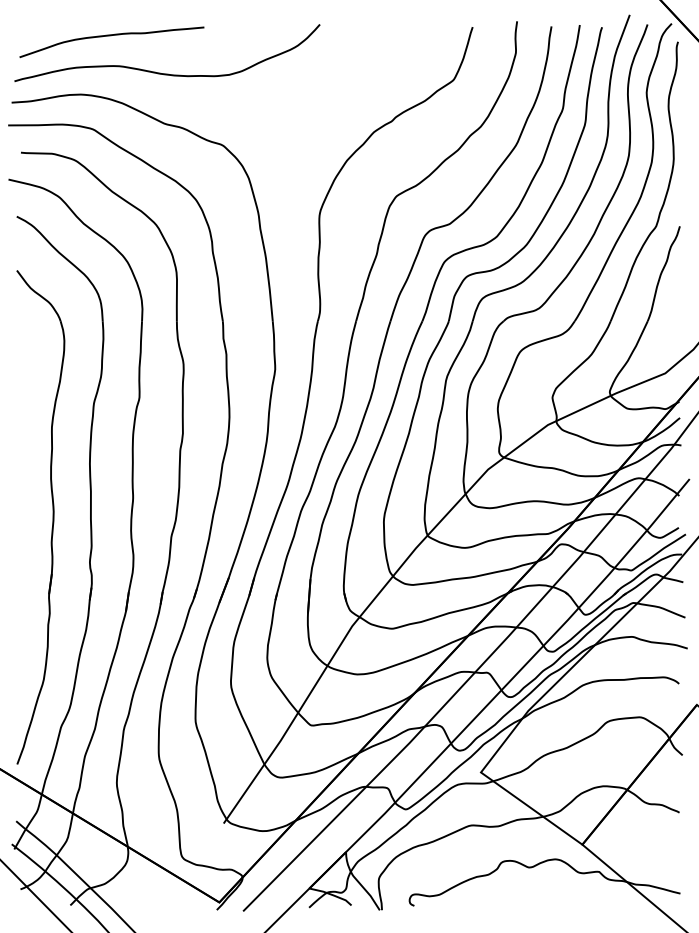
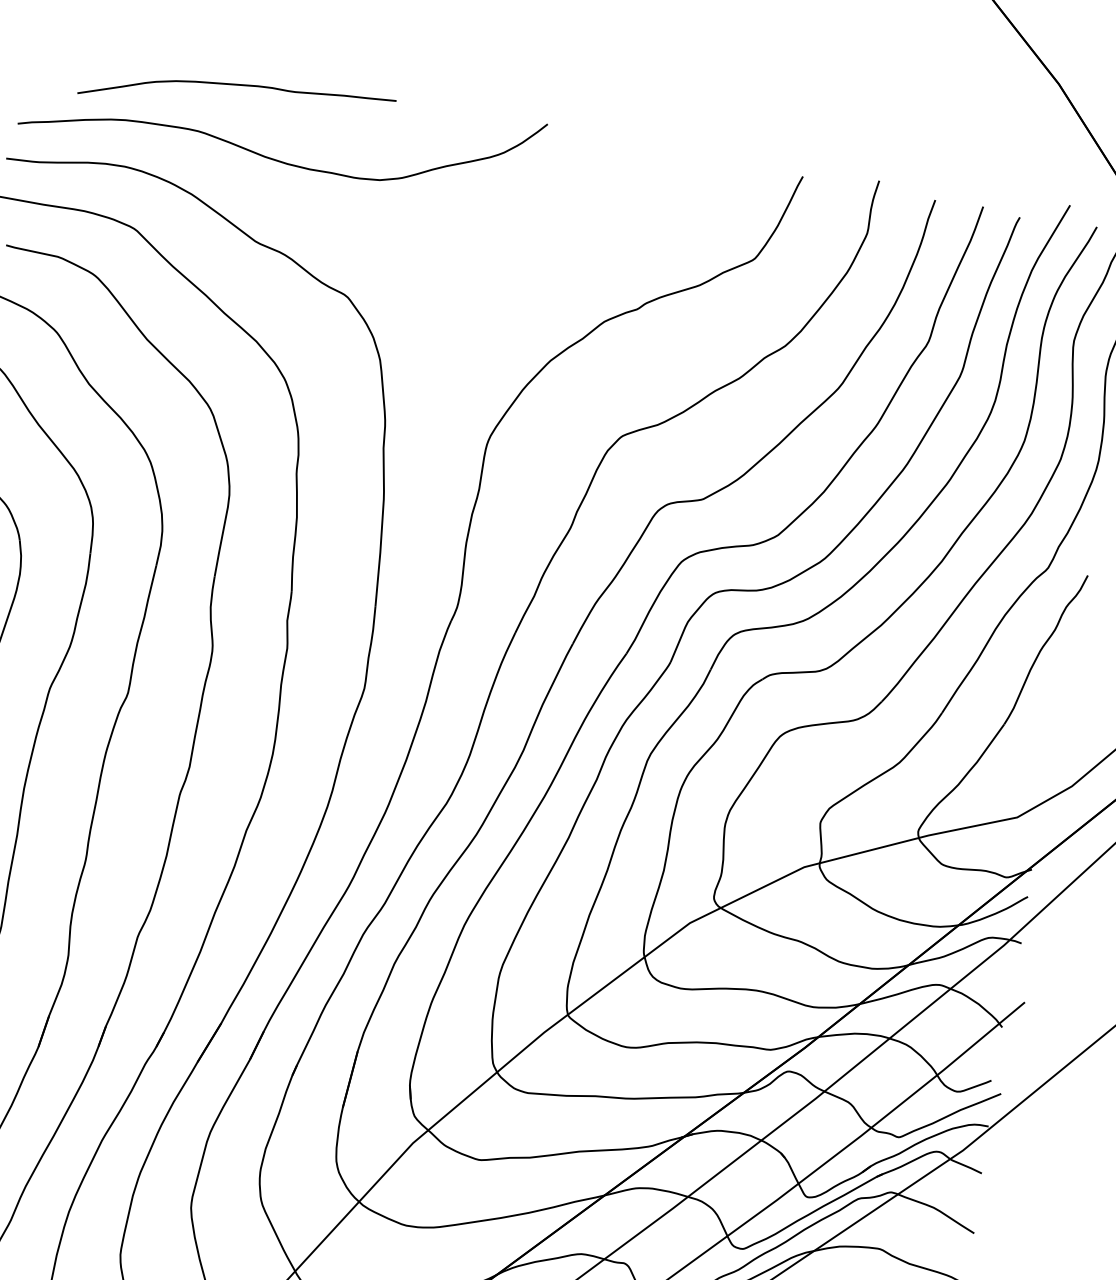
curve: (111, 36) -> (237, 87), moved

